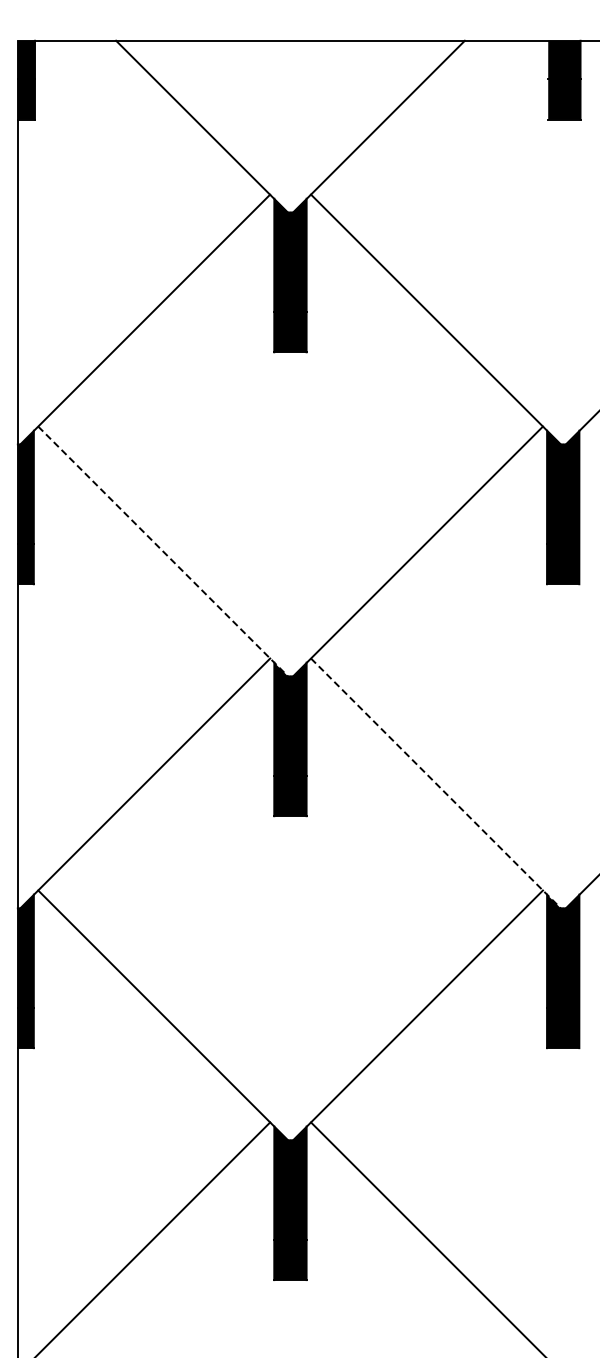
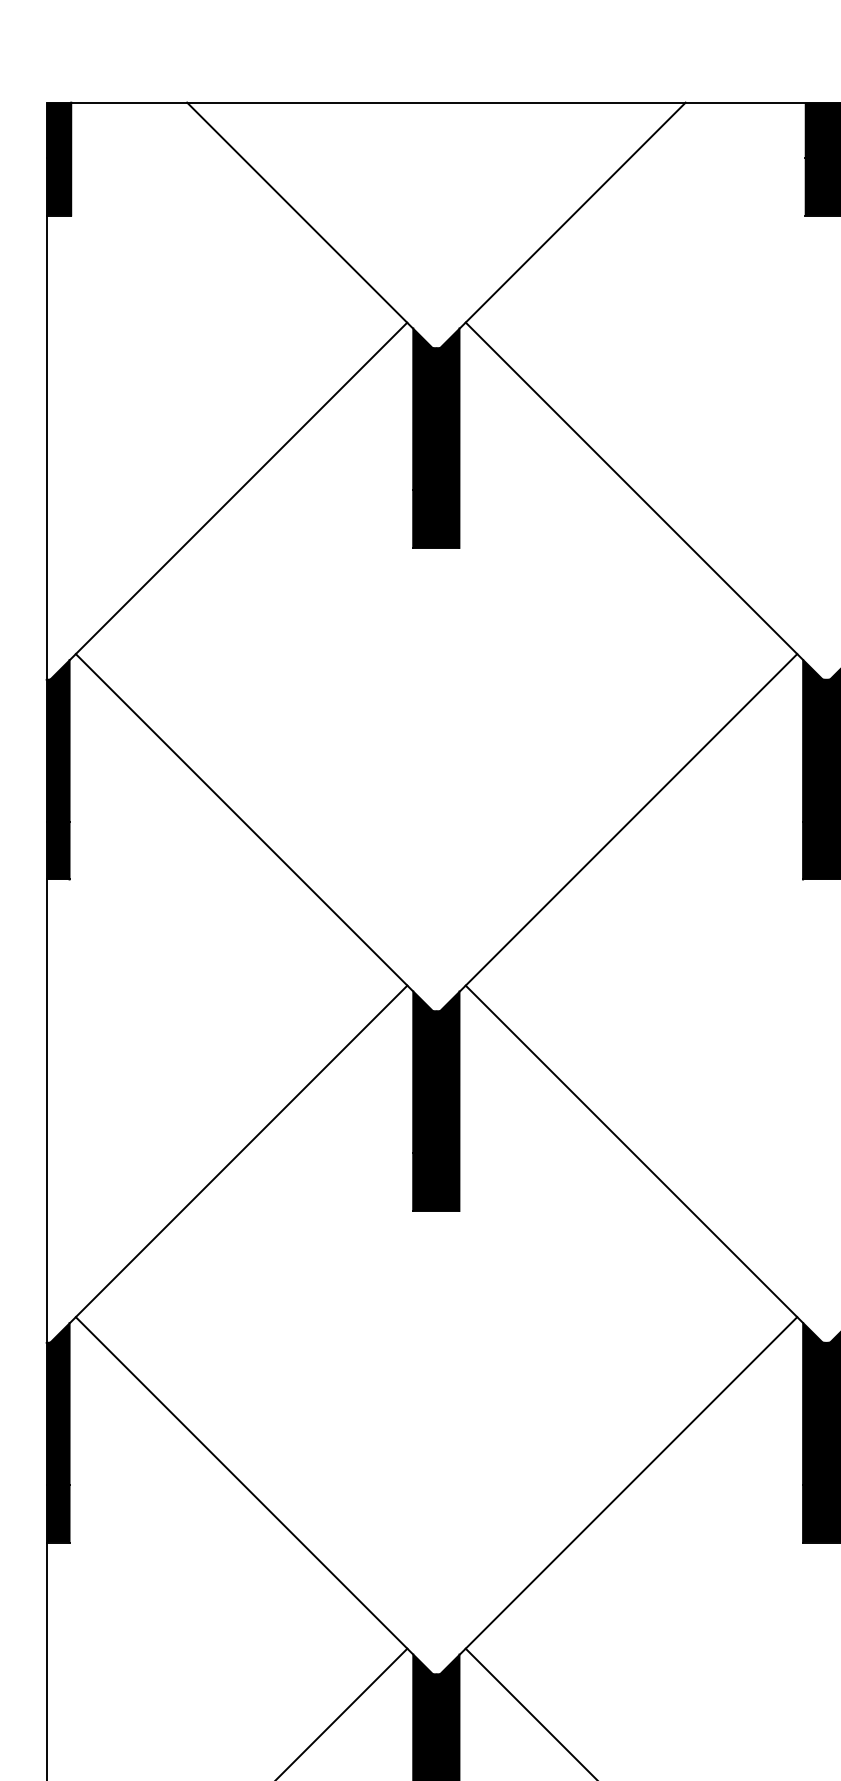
line: (163, 551) -> (254, 832), dashed -> solid
line: (435, 783) -> (643, 1164), dashed -> solid

